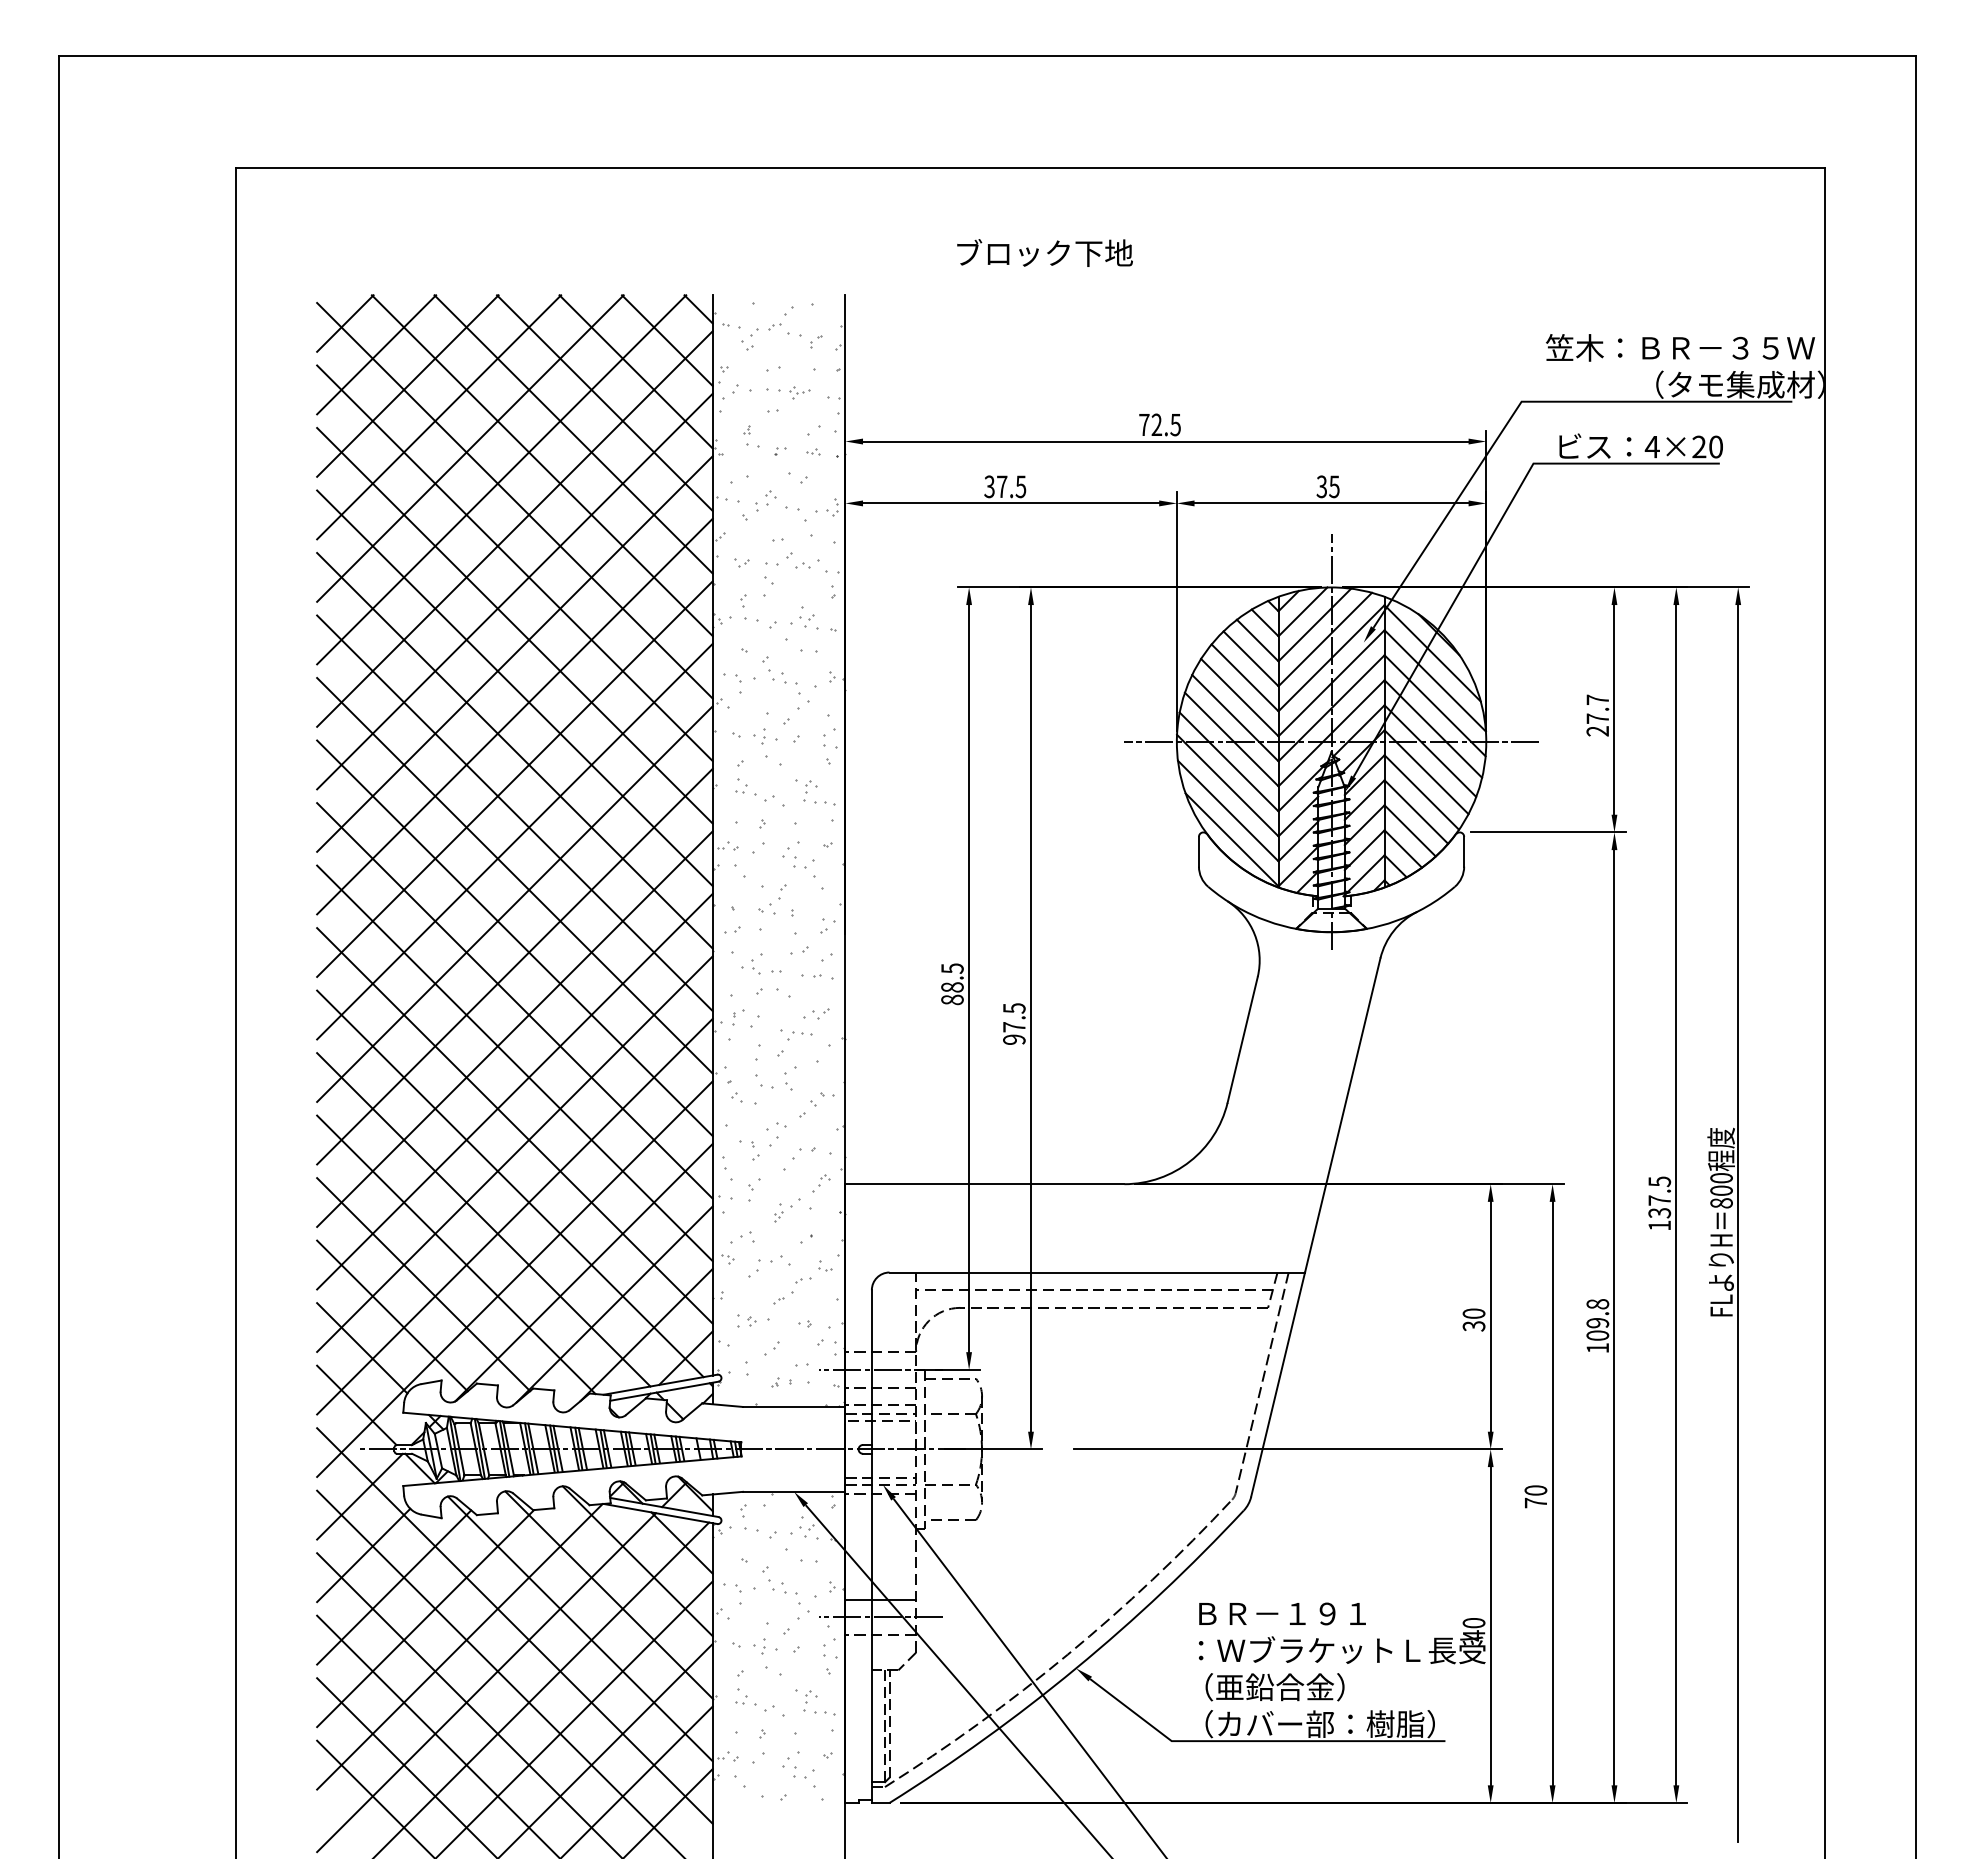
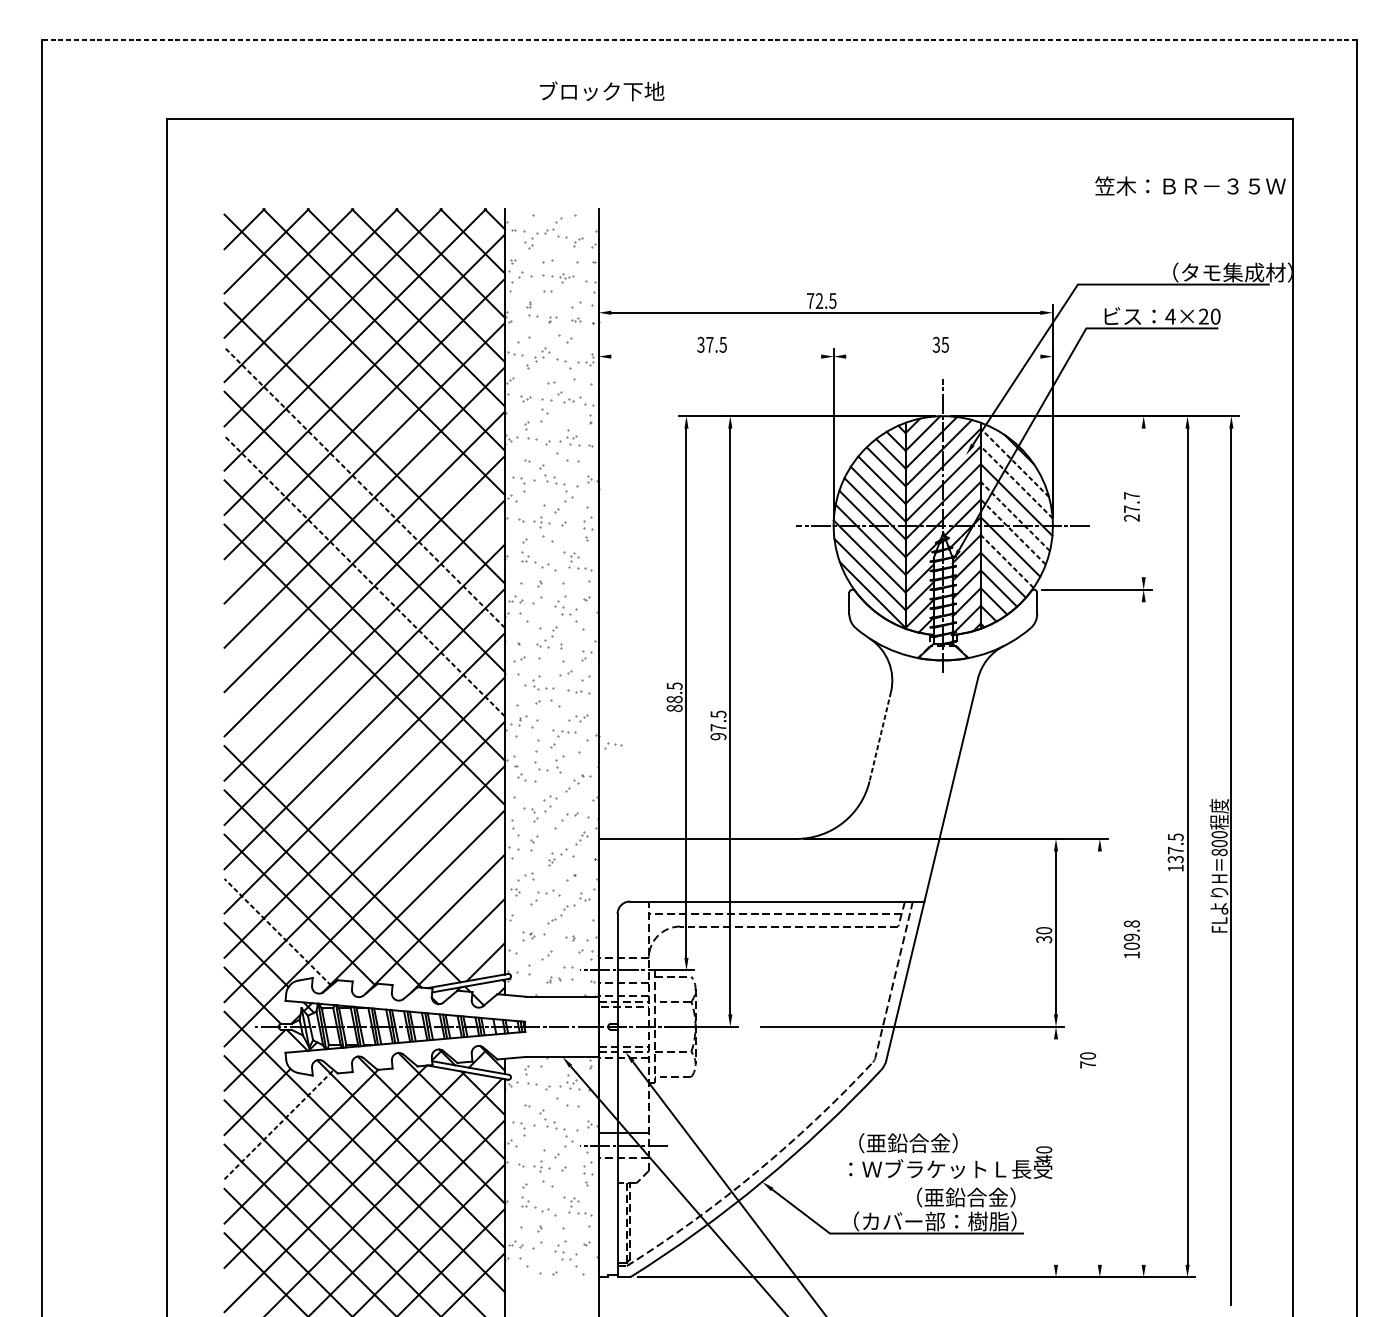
line: (987, 55) -> (699, 39), solid -> dashed
text: (1044, 252) -> (601, 90), moved
text: (1680, 347) -> (1190, 185), moved
line: (1011, 503) -> (716, 356), removed
line: (1331, 503) -> (943, 356), removed
line: (514, 563) -> (364, 399), removed
line: (1432, 653) -> (1014, 462), solid -> dashed
line: (1435, 680) -> (1016, 482), solid -> dashed
line: (514, 688) -> (364, 487), solid -> dashed
line: (1614, 709) -> (1143, 502), removed
line: (1433, 729) -> (1015, 516), solid -> dashed
line: (1430, 751) -> (1013, 532), solid -> dashed
line: (1421, 792) -> (1006, 561), solid -> dashed
line: (514, 813) -> (364, 576), solid -> dashed
line: (514, 1000) -> (364, 708), removed
line: (1242, 1039) -> (880, 736), solid -> dashed
part: (865, 1052) -> (613, 745), added
line: (514, 1063) -> (364, 753), removed
line: (514, 1125) -> (364, 797), removed
line: (510, 1183) -> (361, 838), removed
line: (392, 1315) -> (277, 931), solid -> dashed
line: (1614, 1317) -> (1143, 933), removed
line: (1552, 1493) -> (1099, 1058), removed
line: (394, 1587) -> (279, 1124), solid -> dashed
text: (1282, 1613) -> (908, 1143), ＢＲ－１９１ -> （亜鉛合金）
line: (1490, 1626) -> (1055, 1152), removed
text: (1274, 1687) -> (965, 1197), moved

